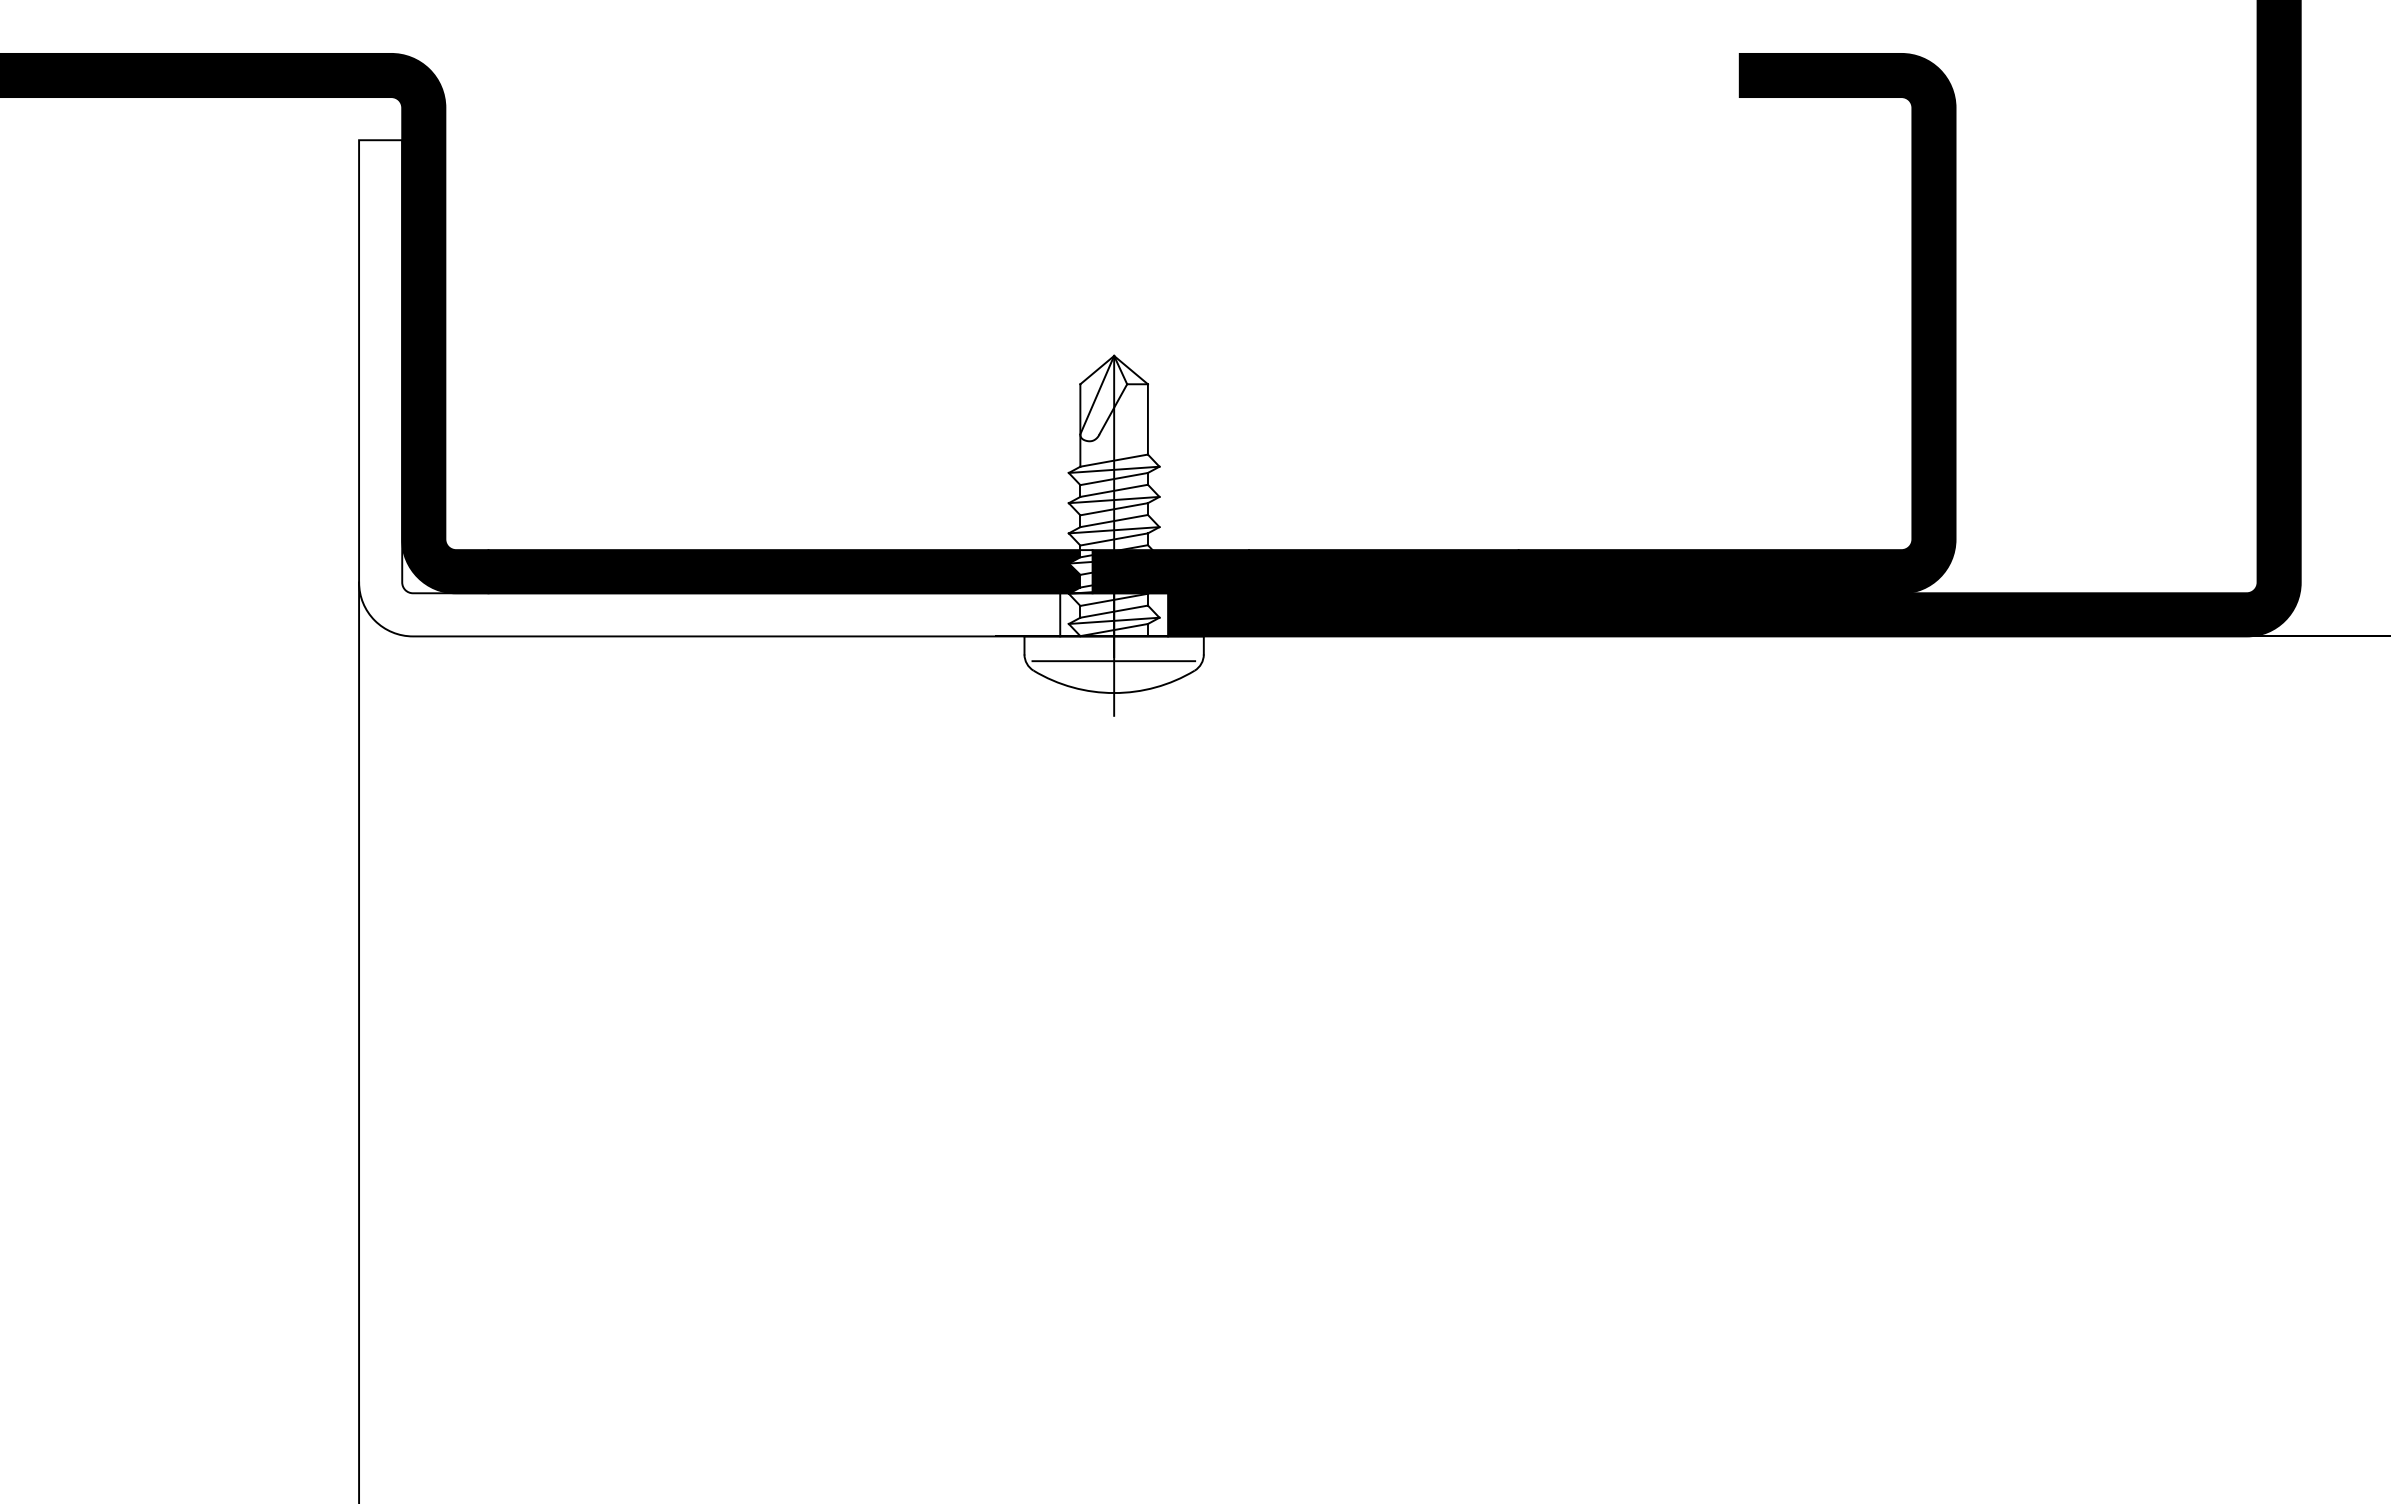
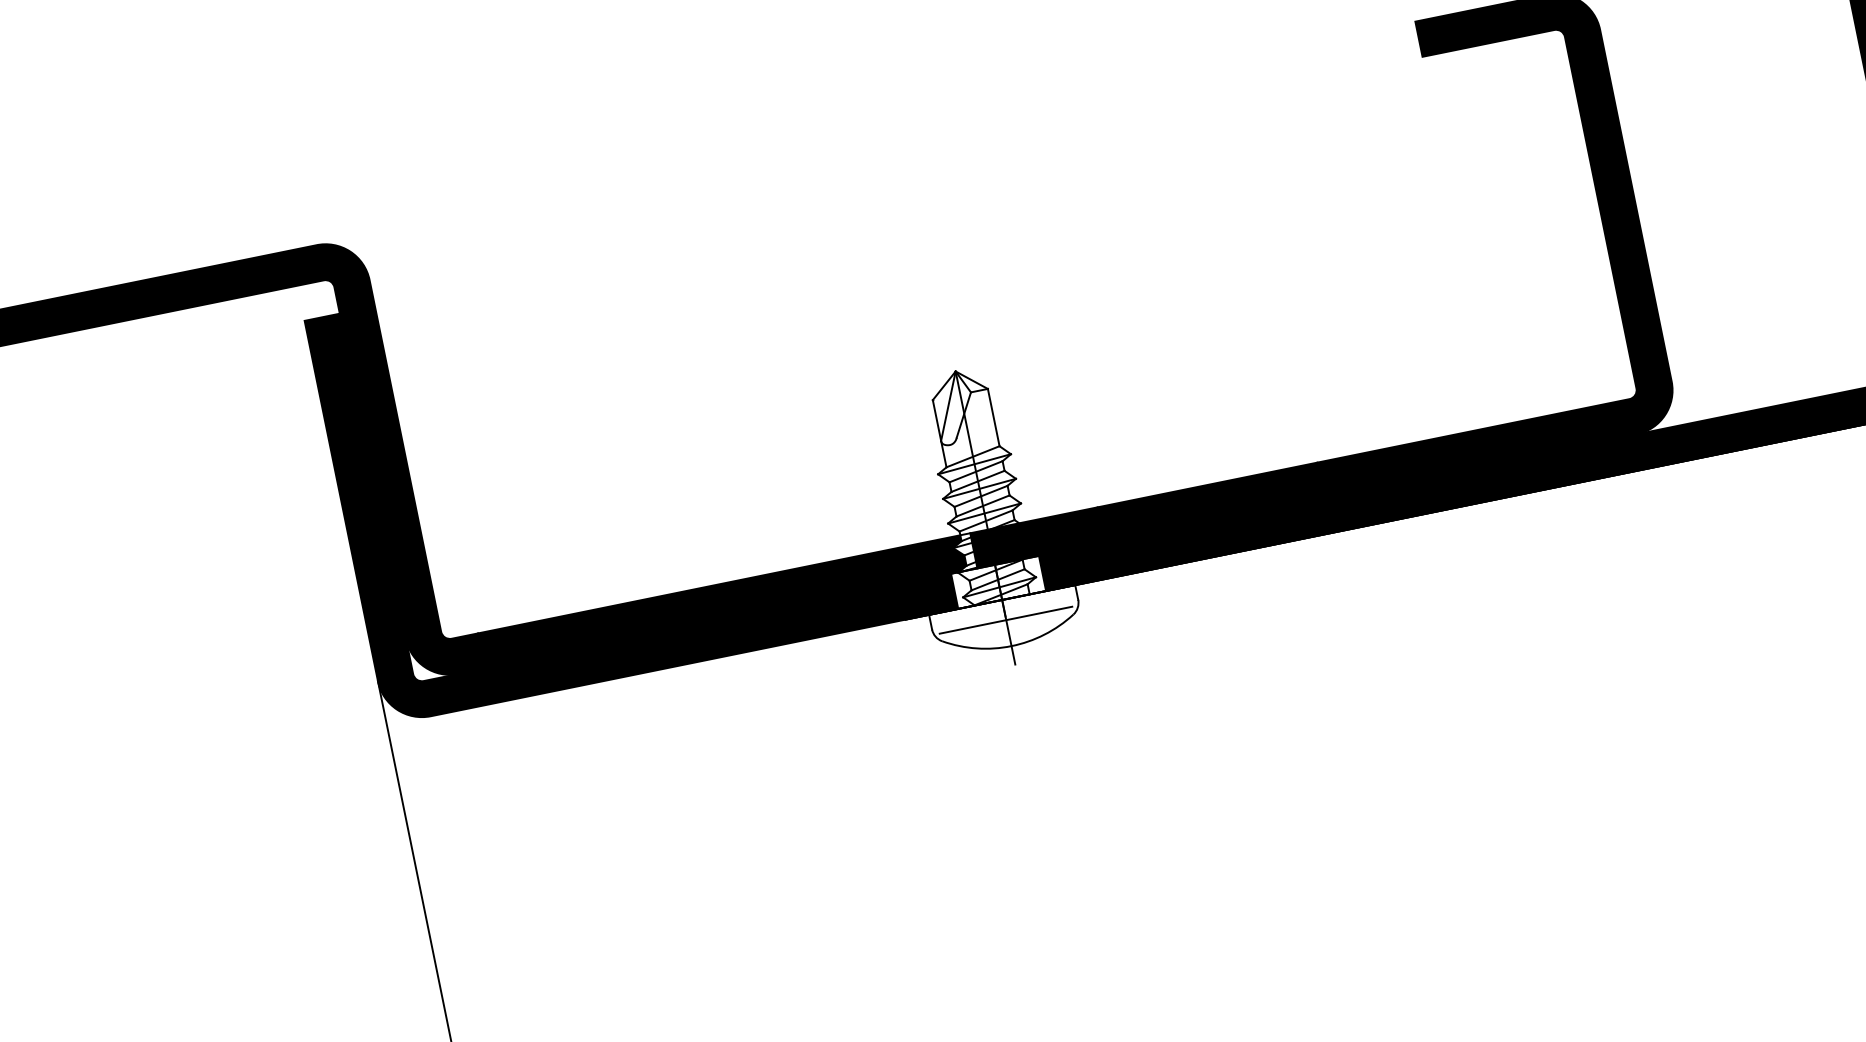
fill: (709, 388) -> (631, 465), added

